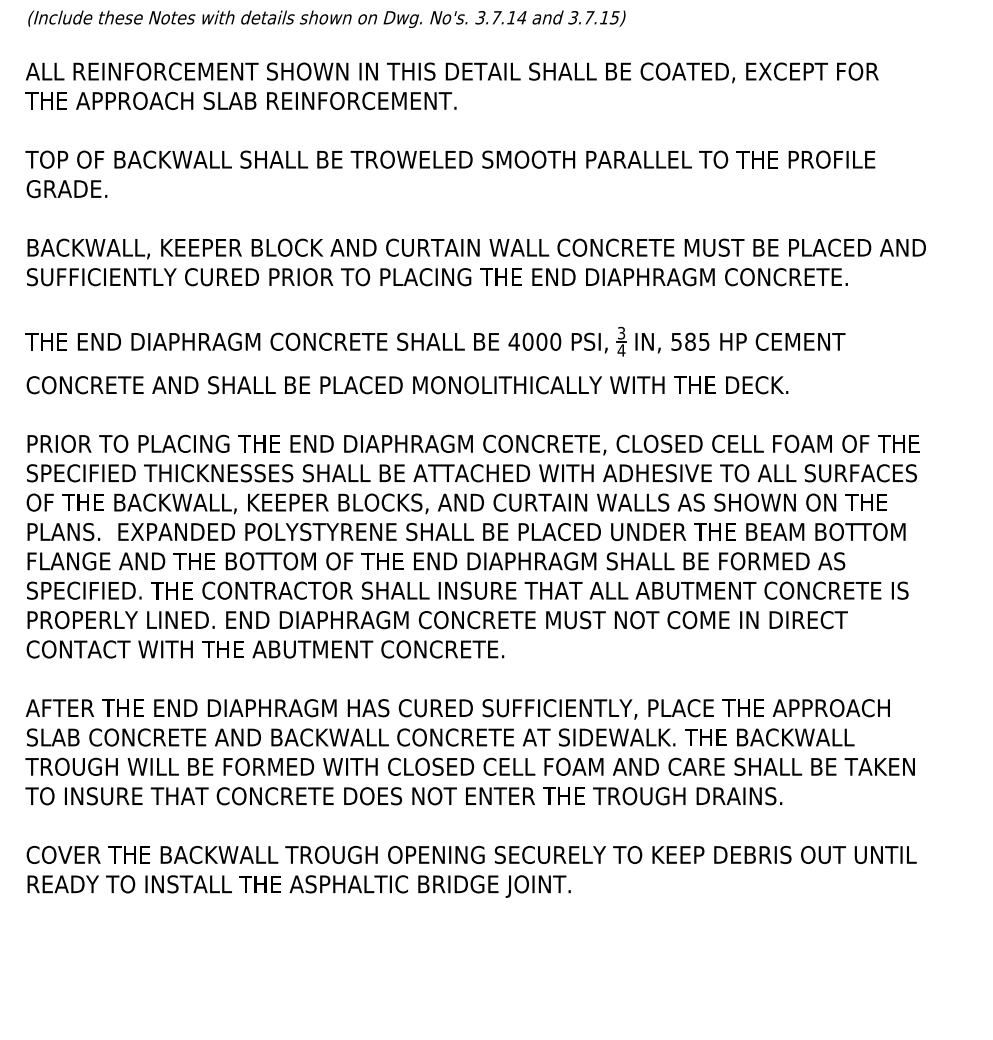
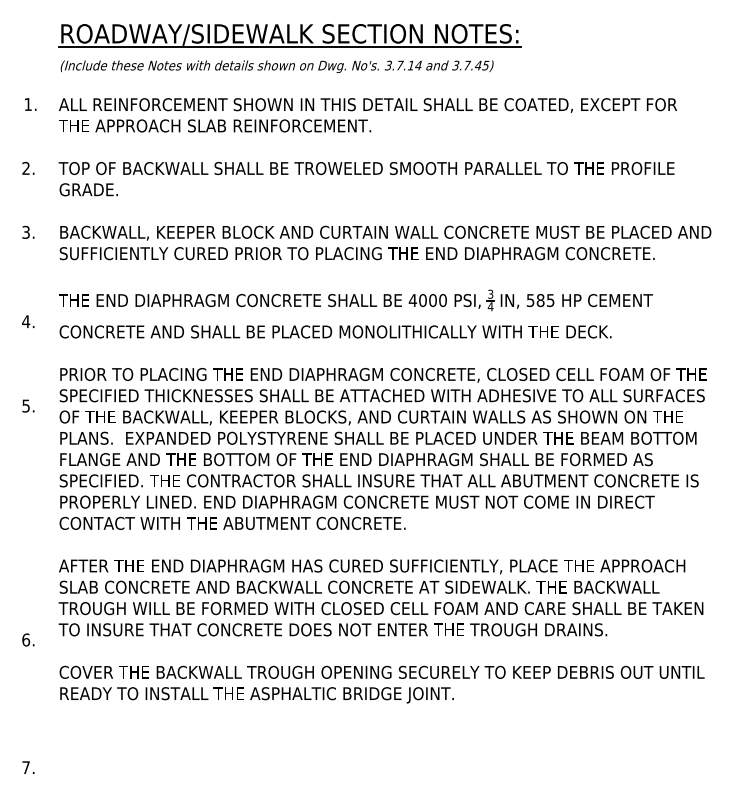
text: (603, 17) -> (477, 65), 3.7.15) -> 3.7.45)

